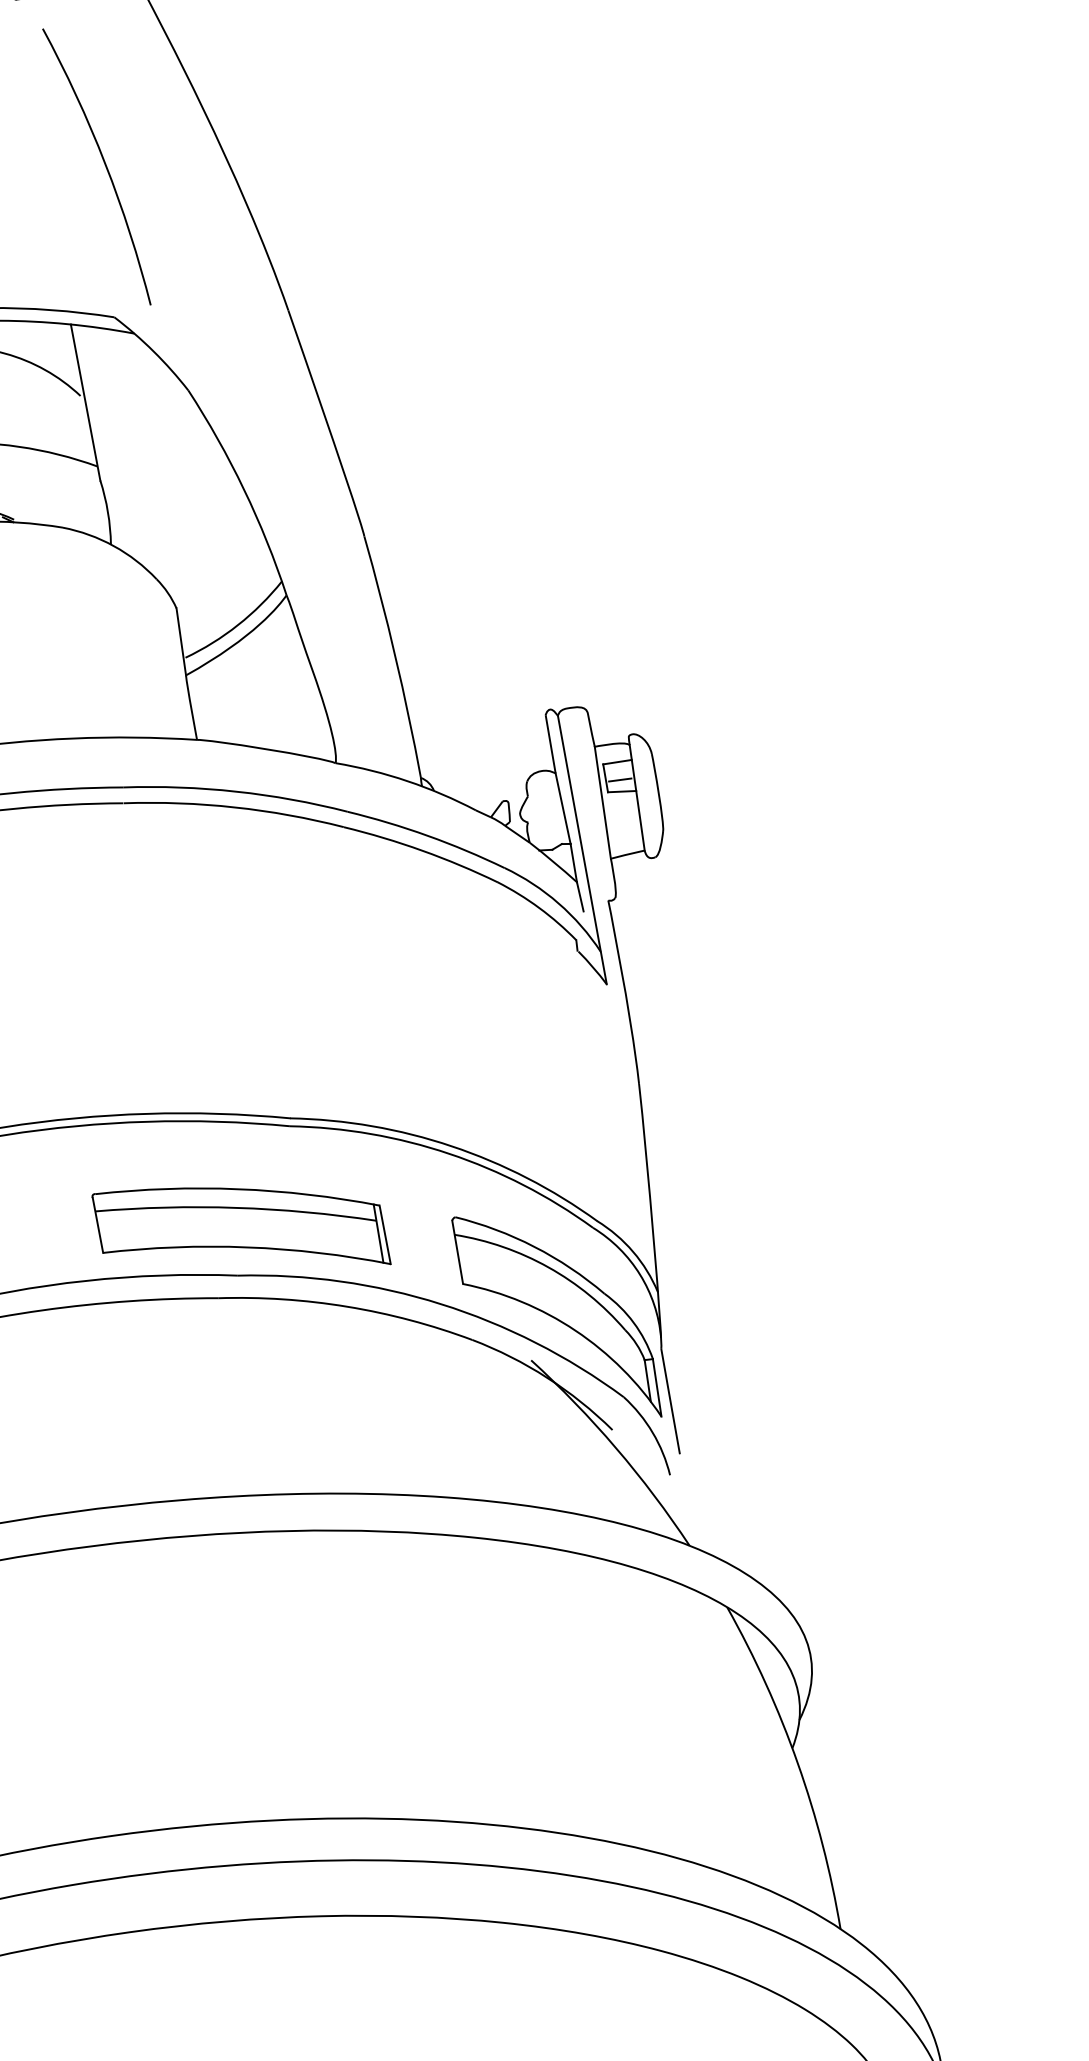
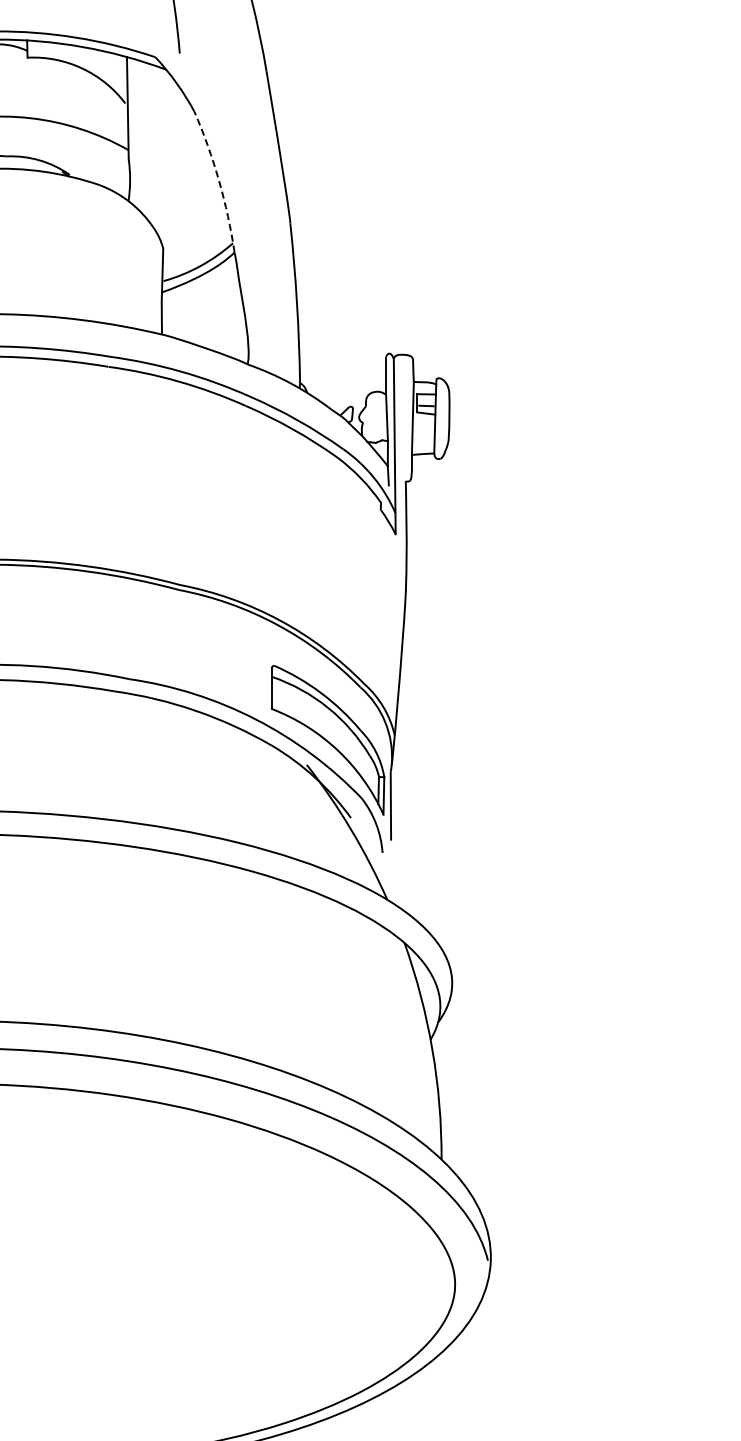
arc: (244, 489) -> (219, 180), solid -> dashed
part: (240, 1229) -> (136, 650), removed

